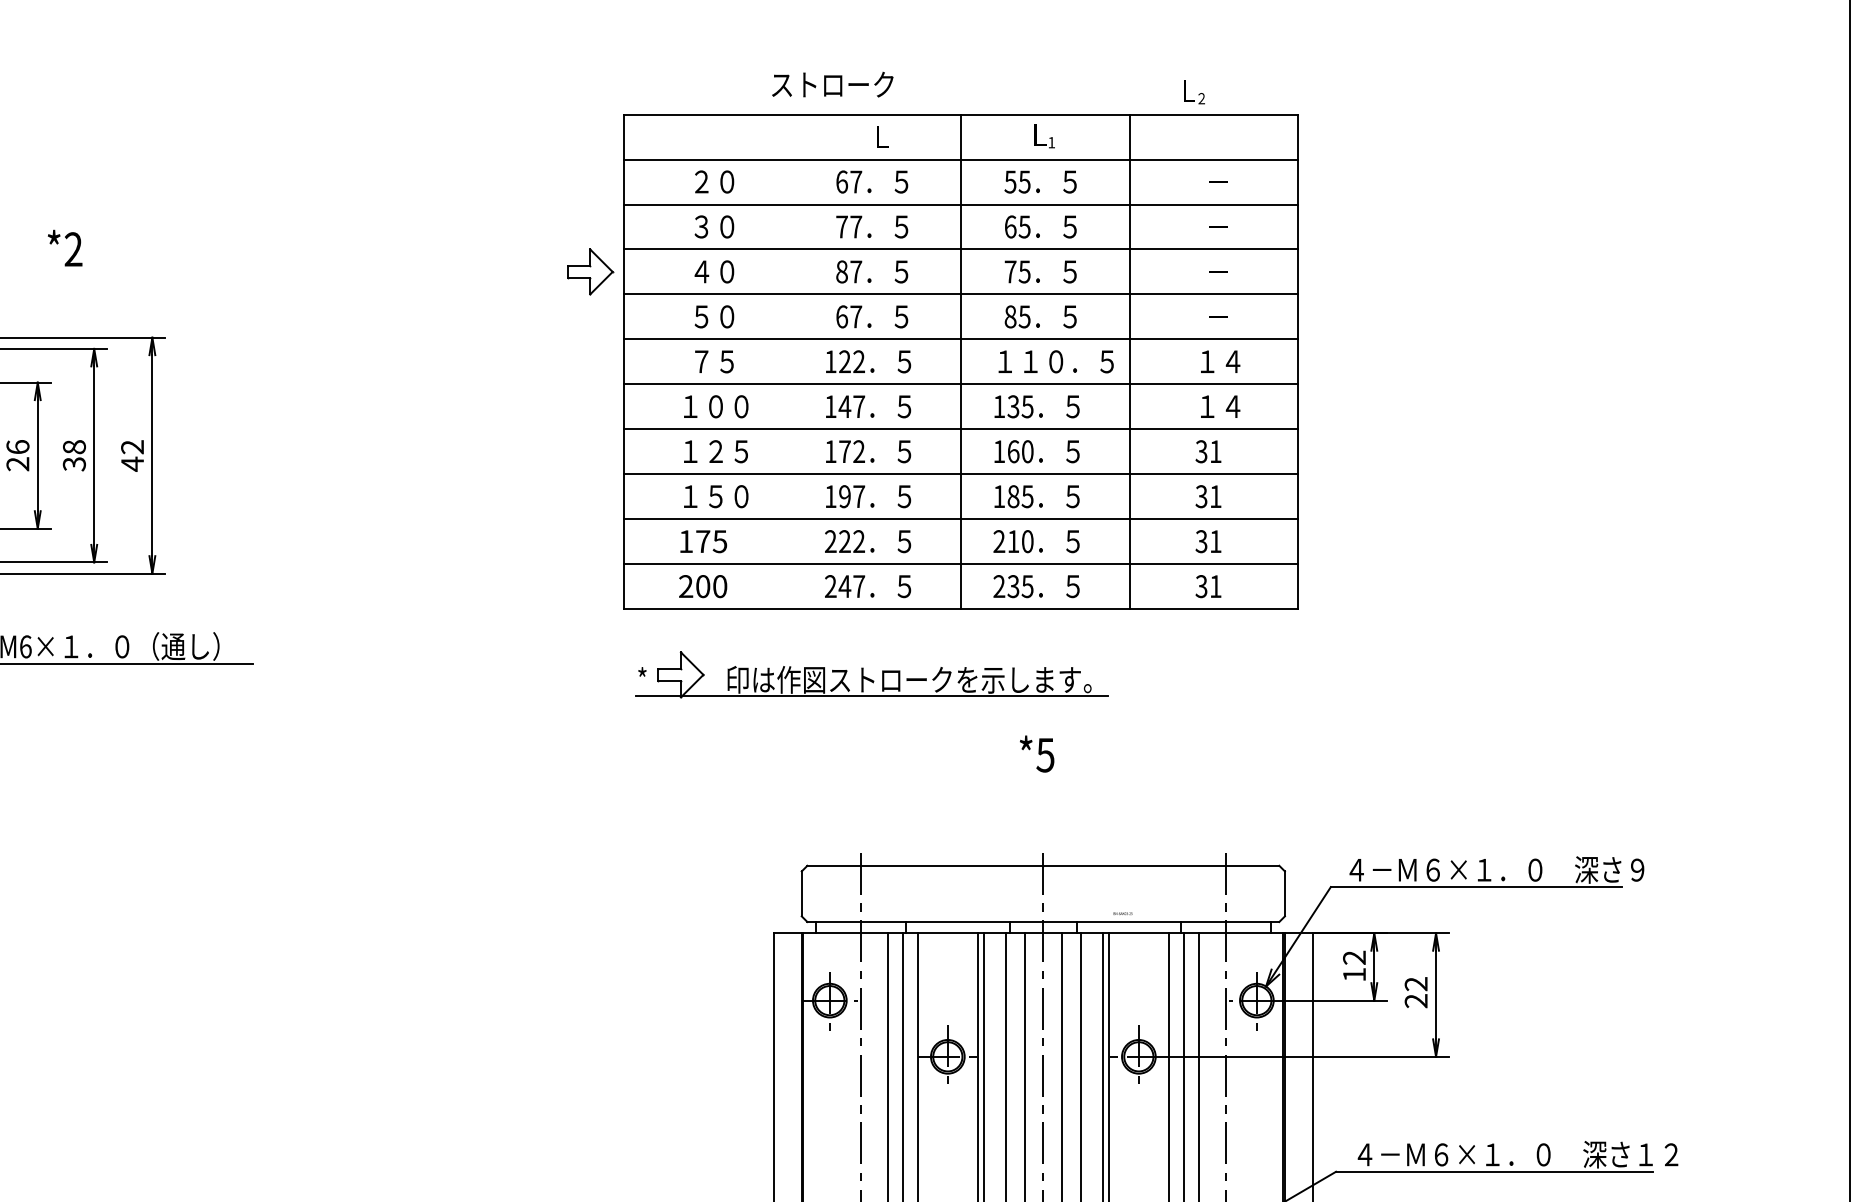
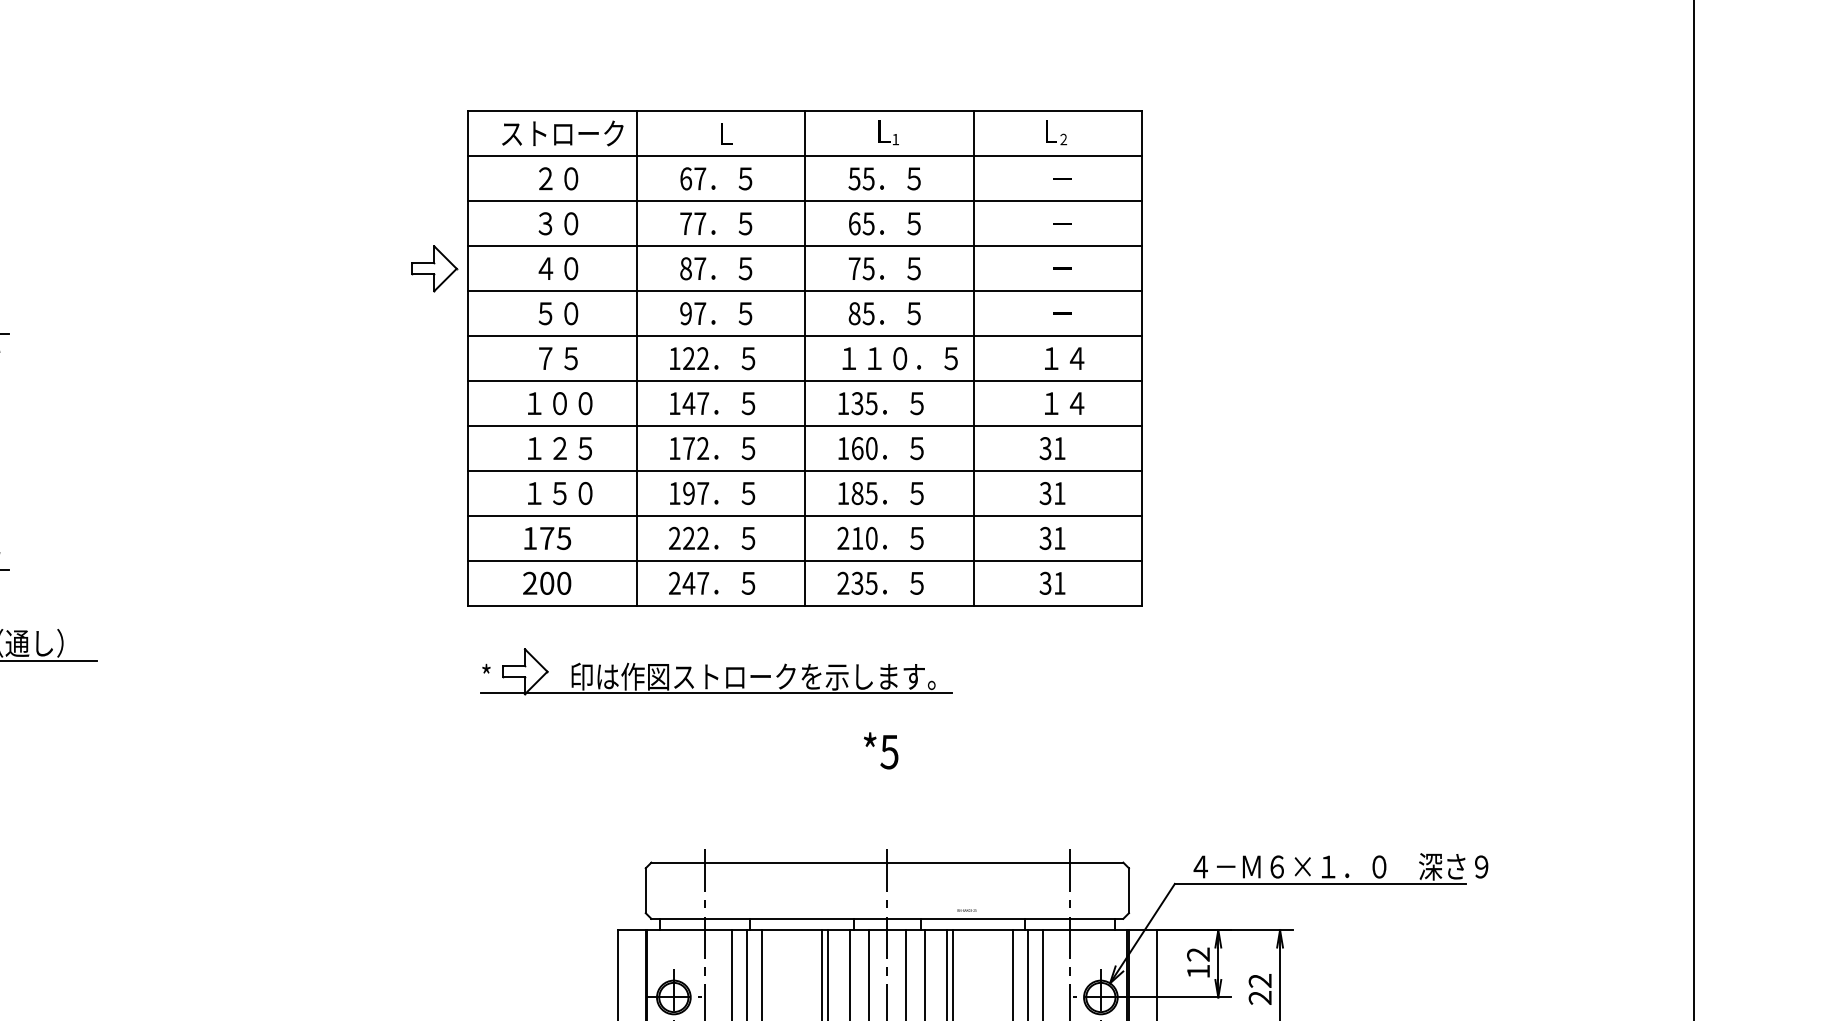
text: (832, 84) -> (562, 133), moved
text: (1194, 92) -> (1056, 133), moved
text: (842, 316) -> (686, 313), 67 -> 97
line: (792, 361) -> (636, 358), added

